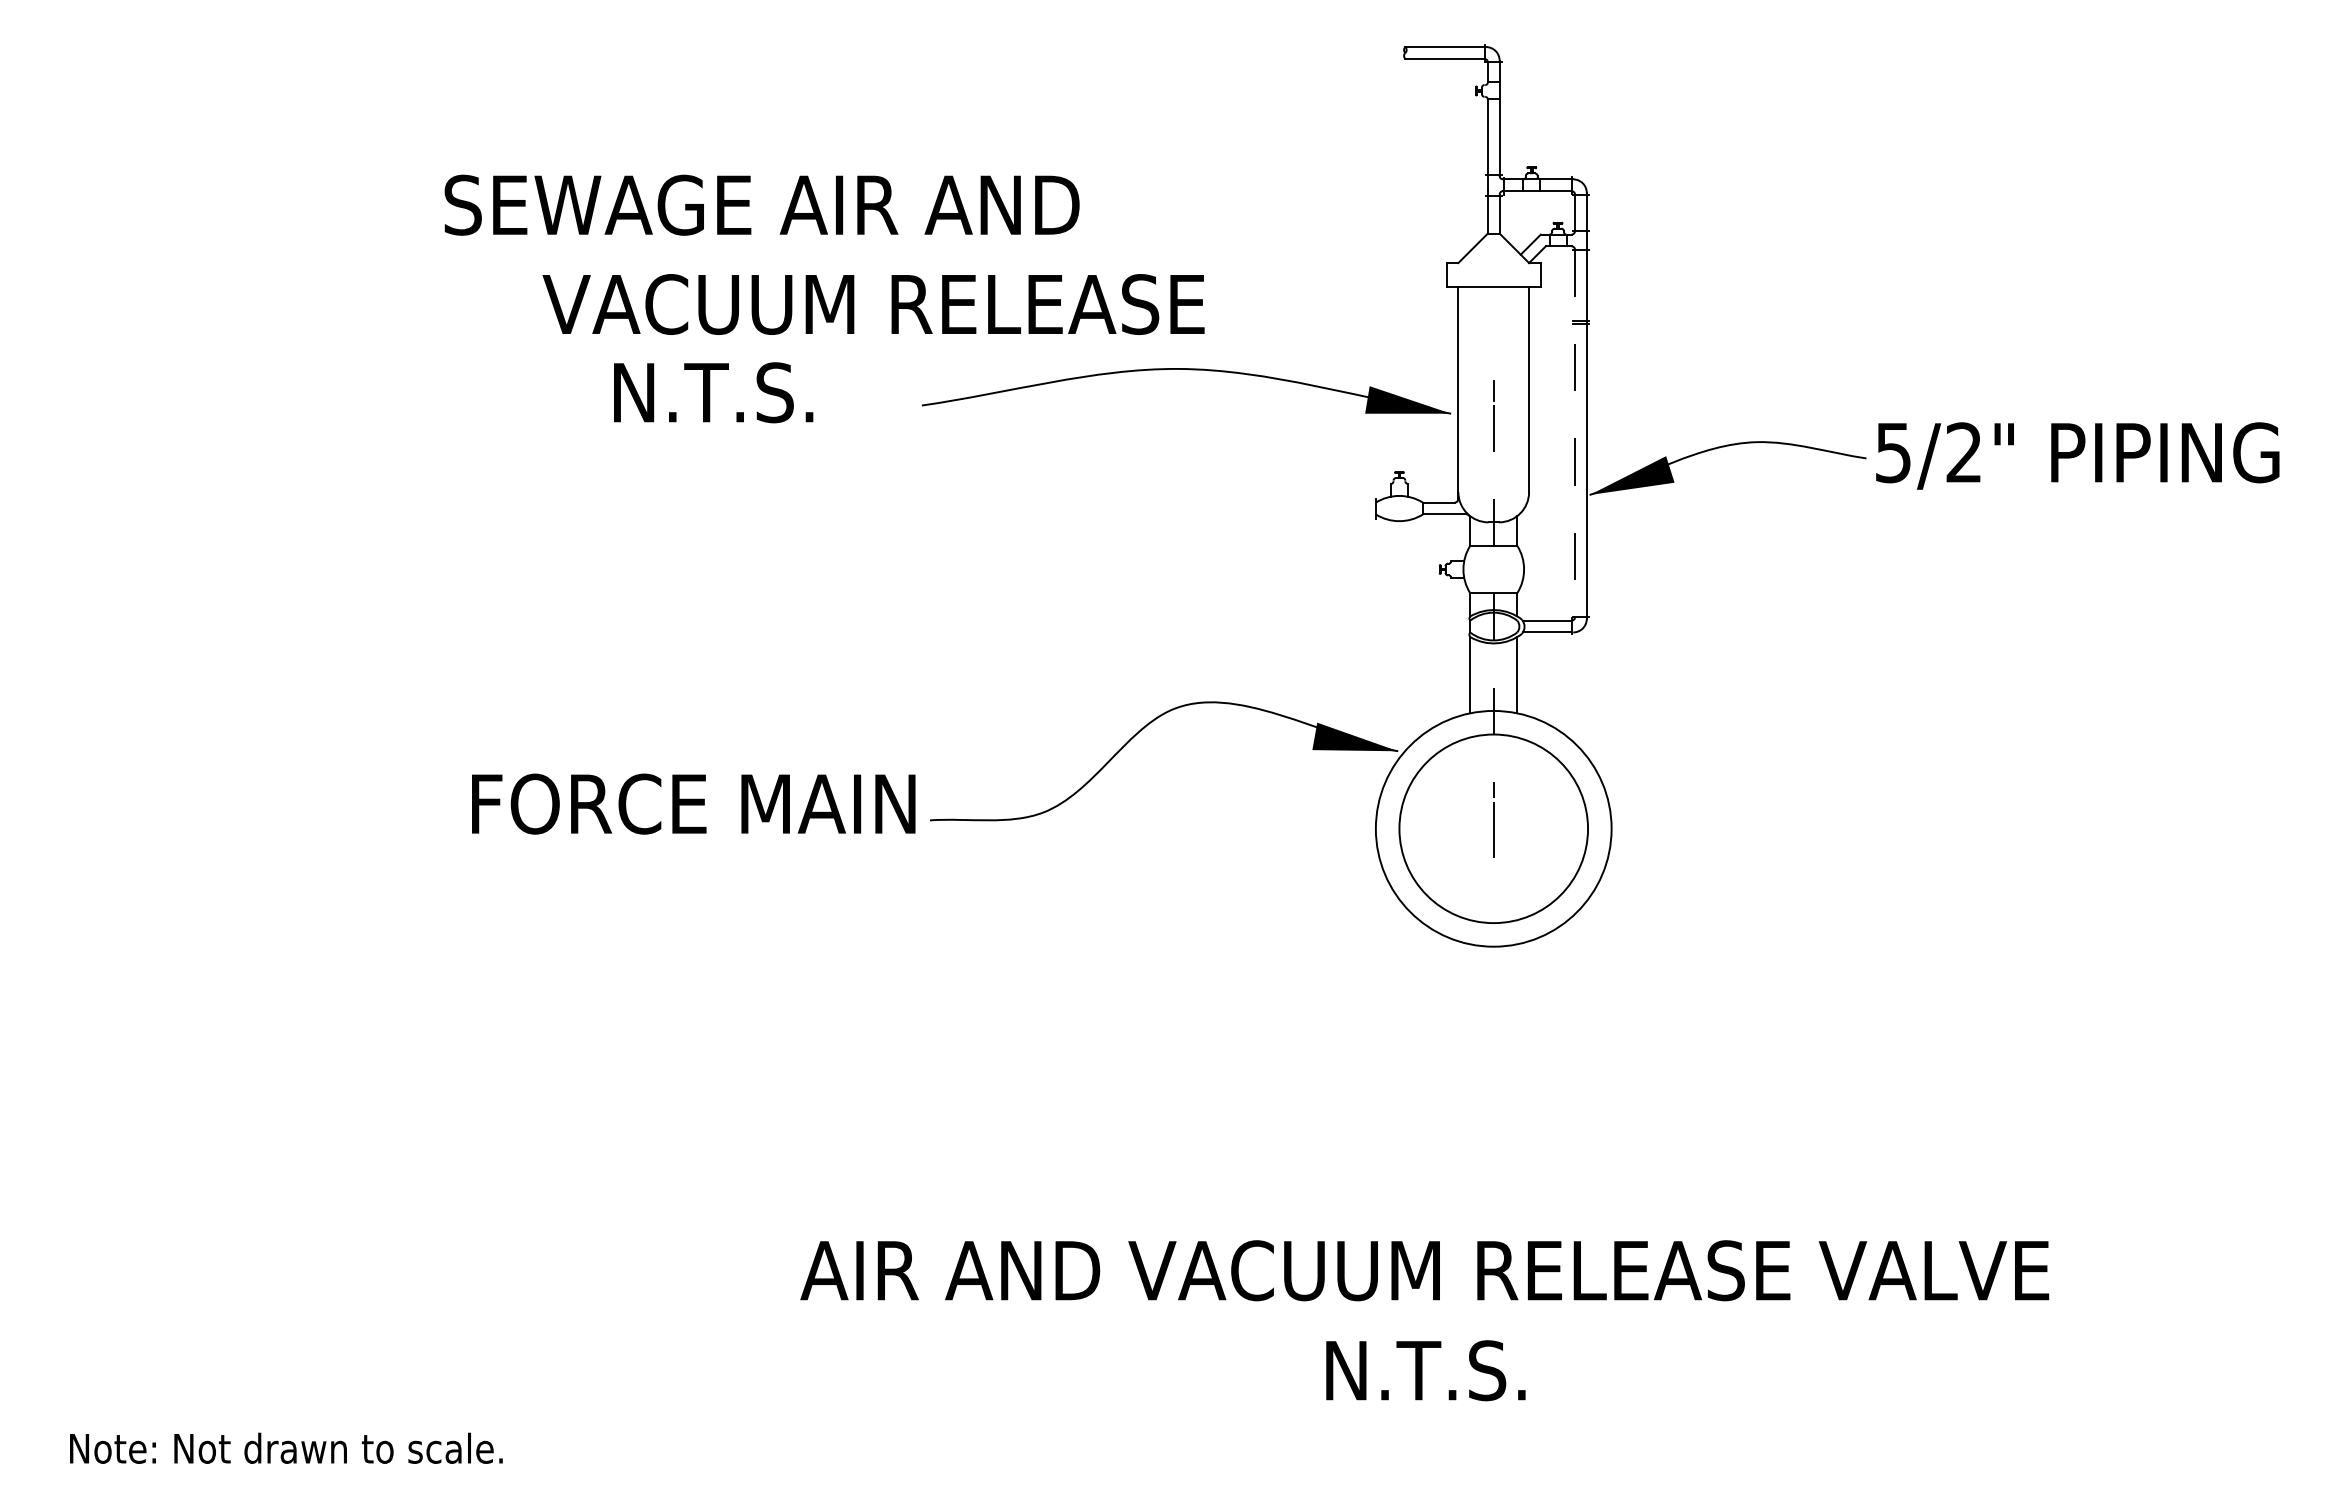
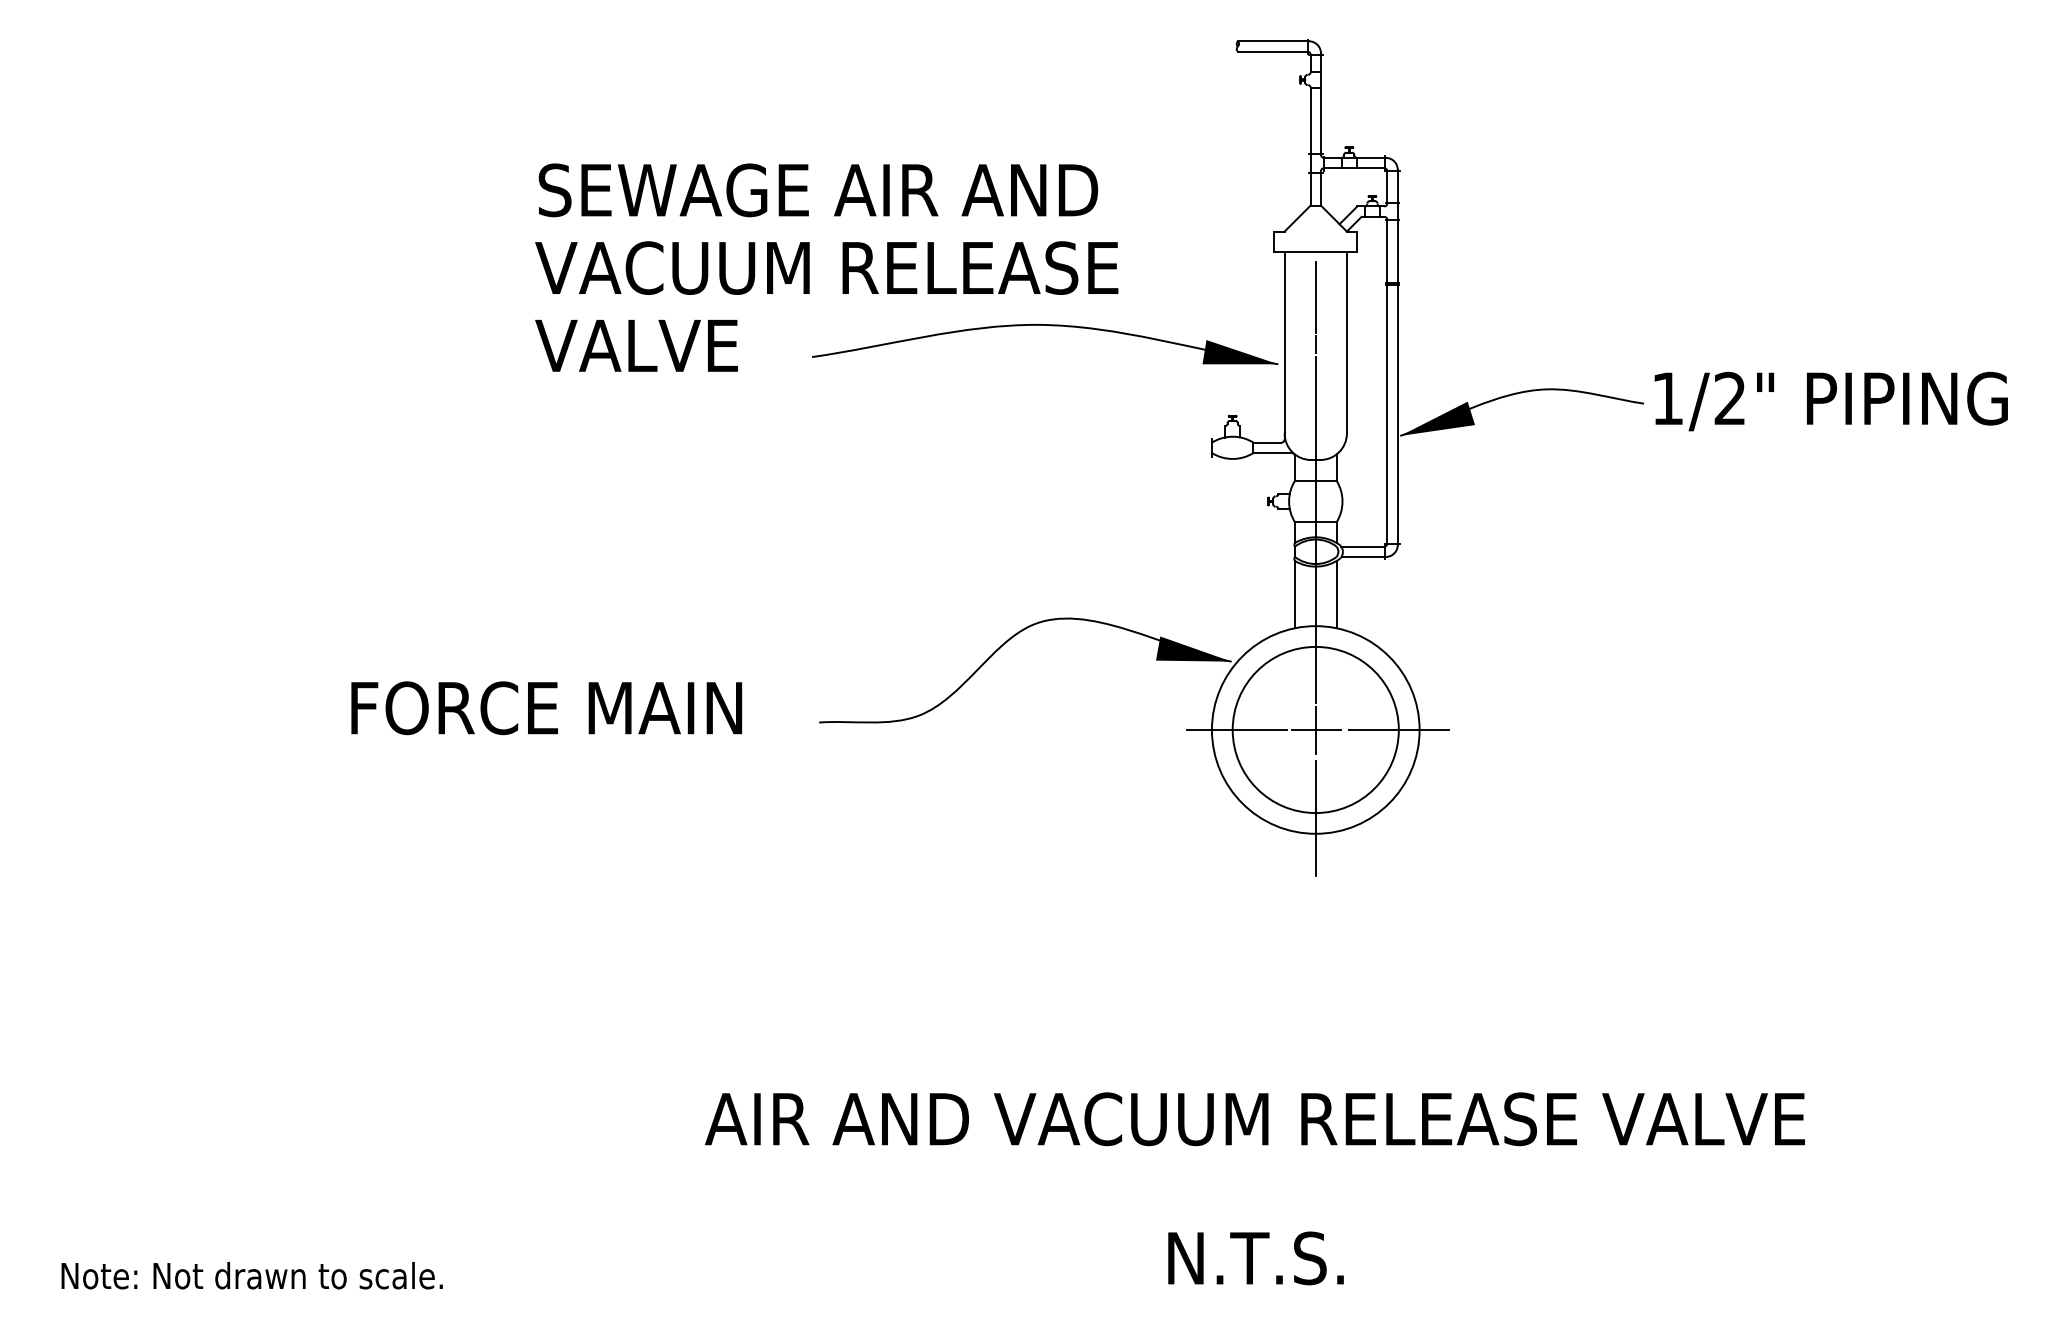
text: (761, 204) -> (817, 189), moved
text: (873, 304) -> (826, 268), moved
line: (1493, 337) -> (1315, 297), added
text: (722, 392) -> (636, 345), N.T.S. -> VALVE
line: (1575, 433) -> (1387, 381), dashed -> solid
text: (1893, 453) -> (1667, 399), 5/2" -> 1/2"
line: (1493, 602) -> (1315, 530), dashed -> solid
text: (693, 803) -> (546, 707), moved
line: (1403, 828) -> (1236, 729), added
line: (1494, 828) -> (1316, 729), added
line: (1587, 828) -> (1398, 729), added
line: (1493, 928) -> (1315, 817), added
text: (1425, 1370) -> (1255, 1258), moved

